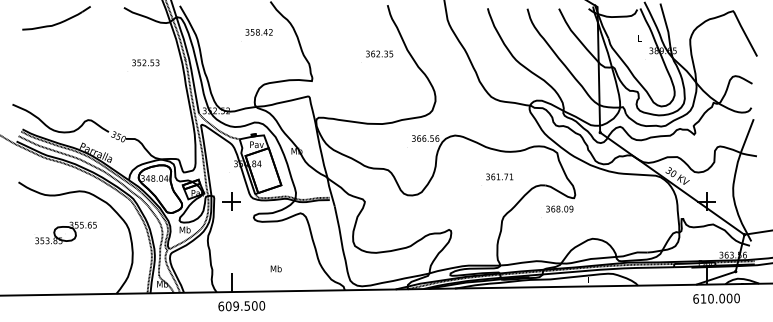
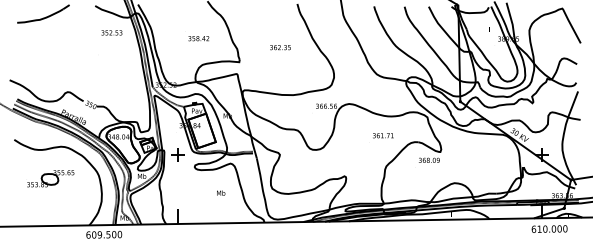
text: (258, 32) -> (198, 38), moved
text: (379, 53) -> (280, 47), moved
text: (145, 62) -> (111, 32), moved
text: (275, 268) -> (220, 192), moved
text: (241, 306) -> (104, 235), moved

